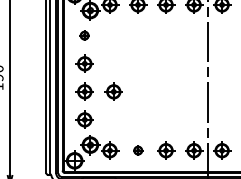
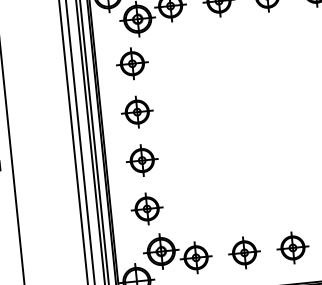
part: (84, 35) -> (131, 63), size x1.67
part: (113, 91) -> (191, 154), removed
part: (138, 150) -> (245, 252), size x1.67

